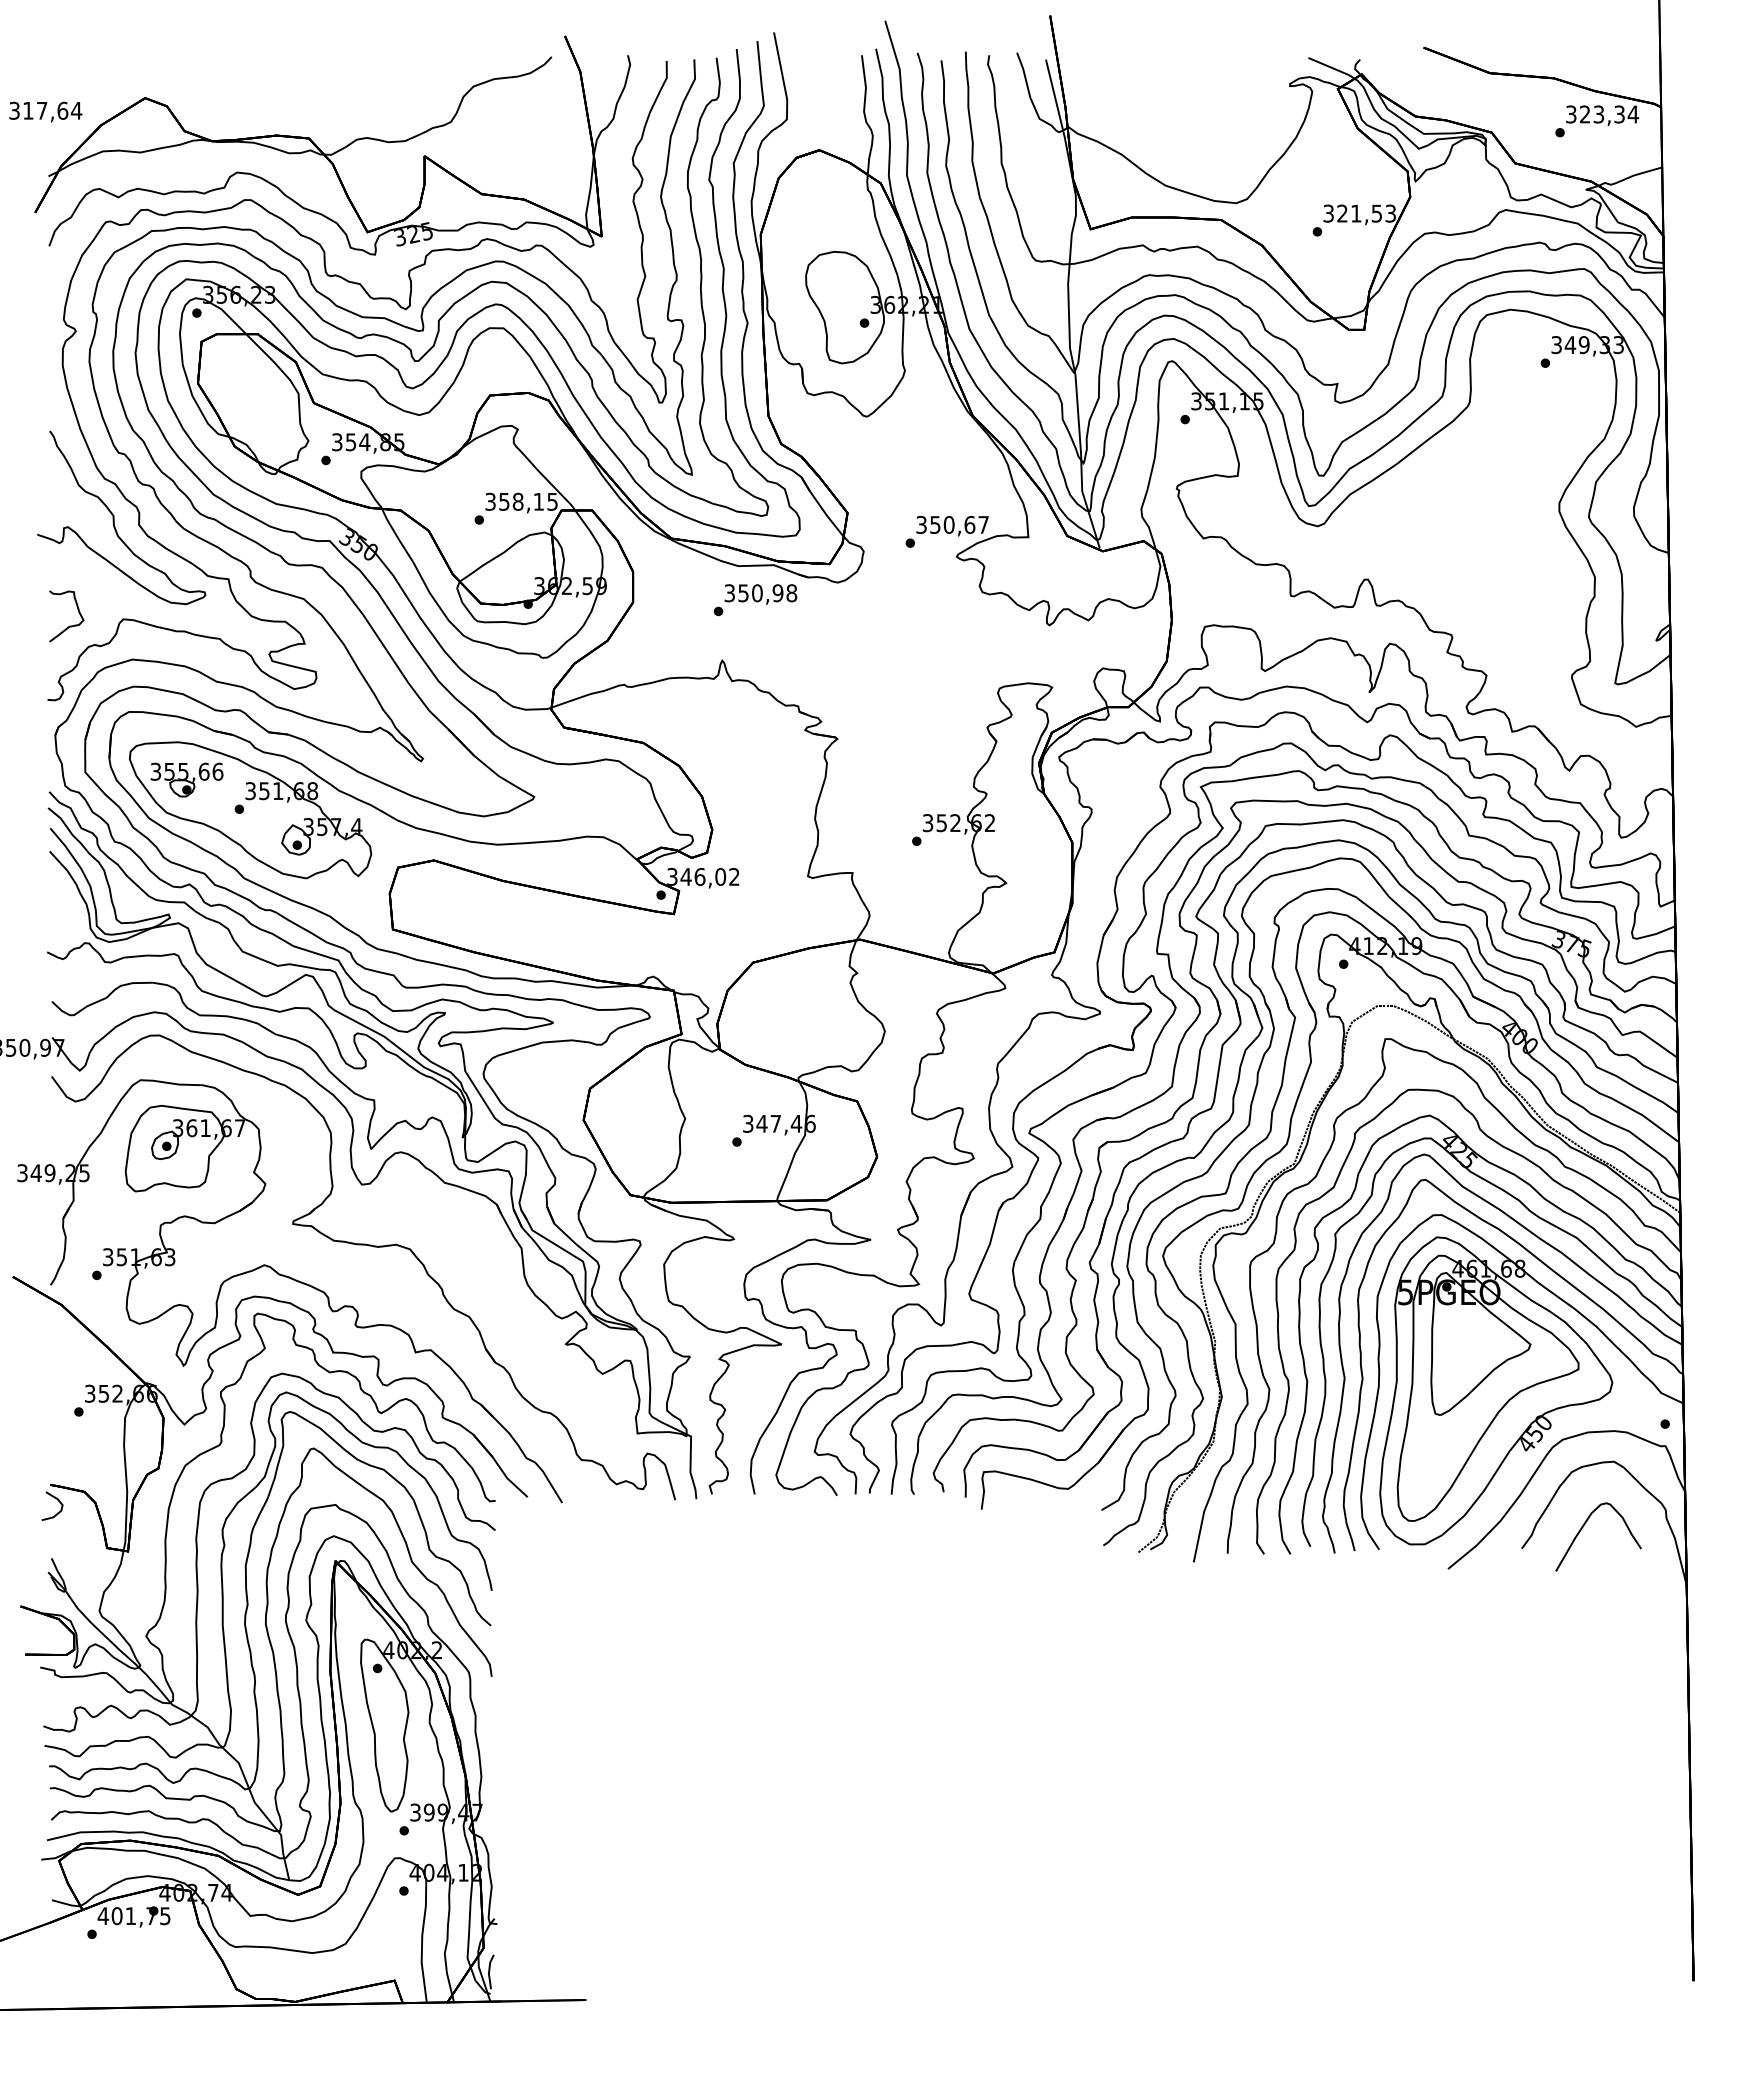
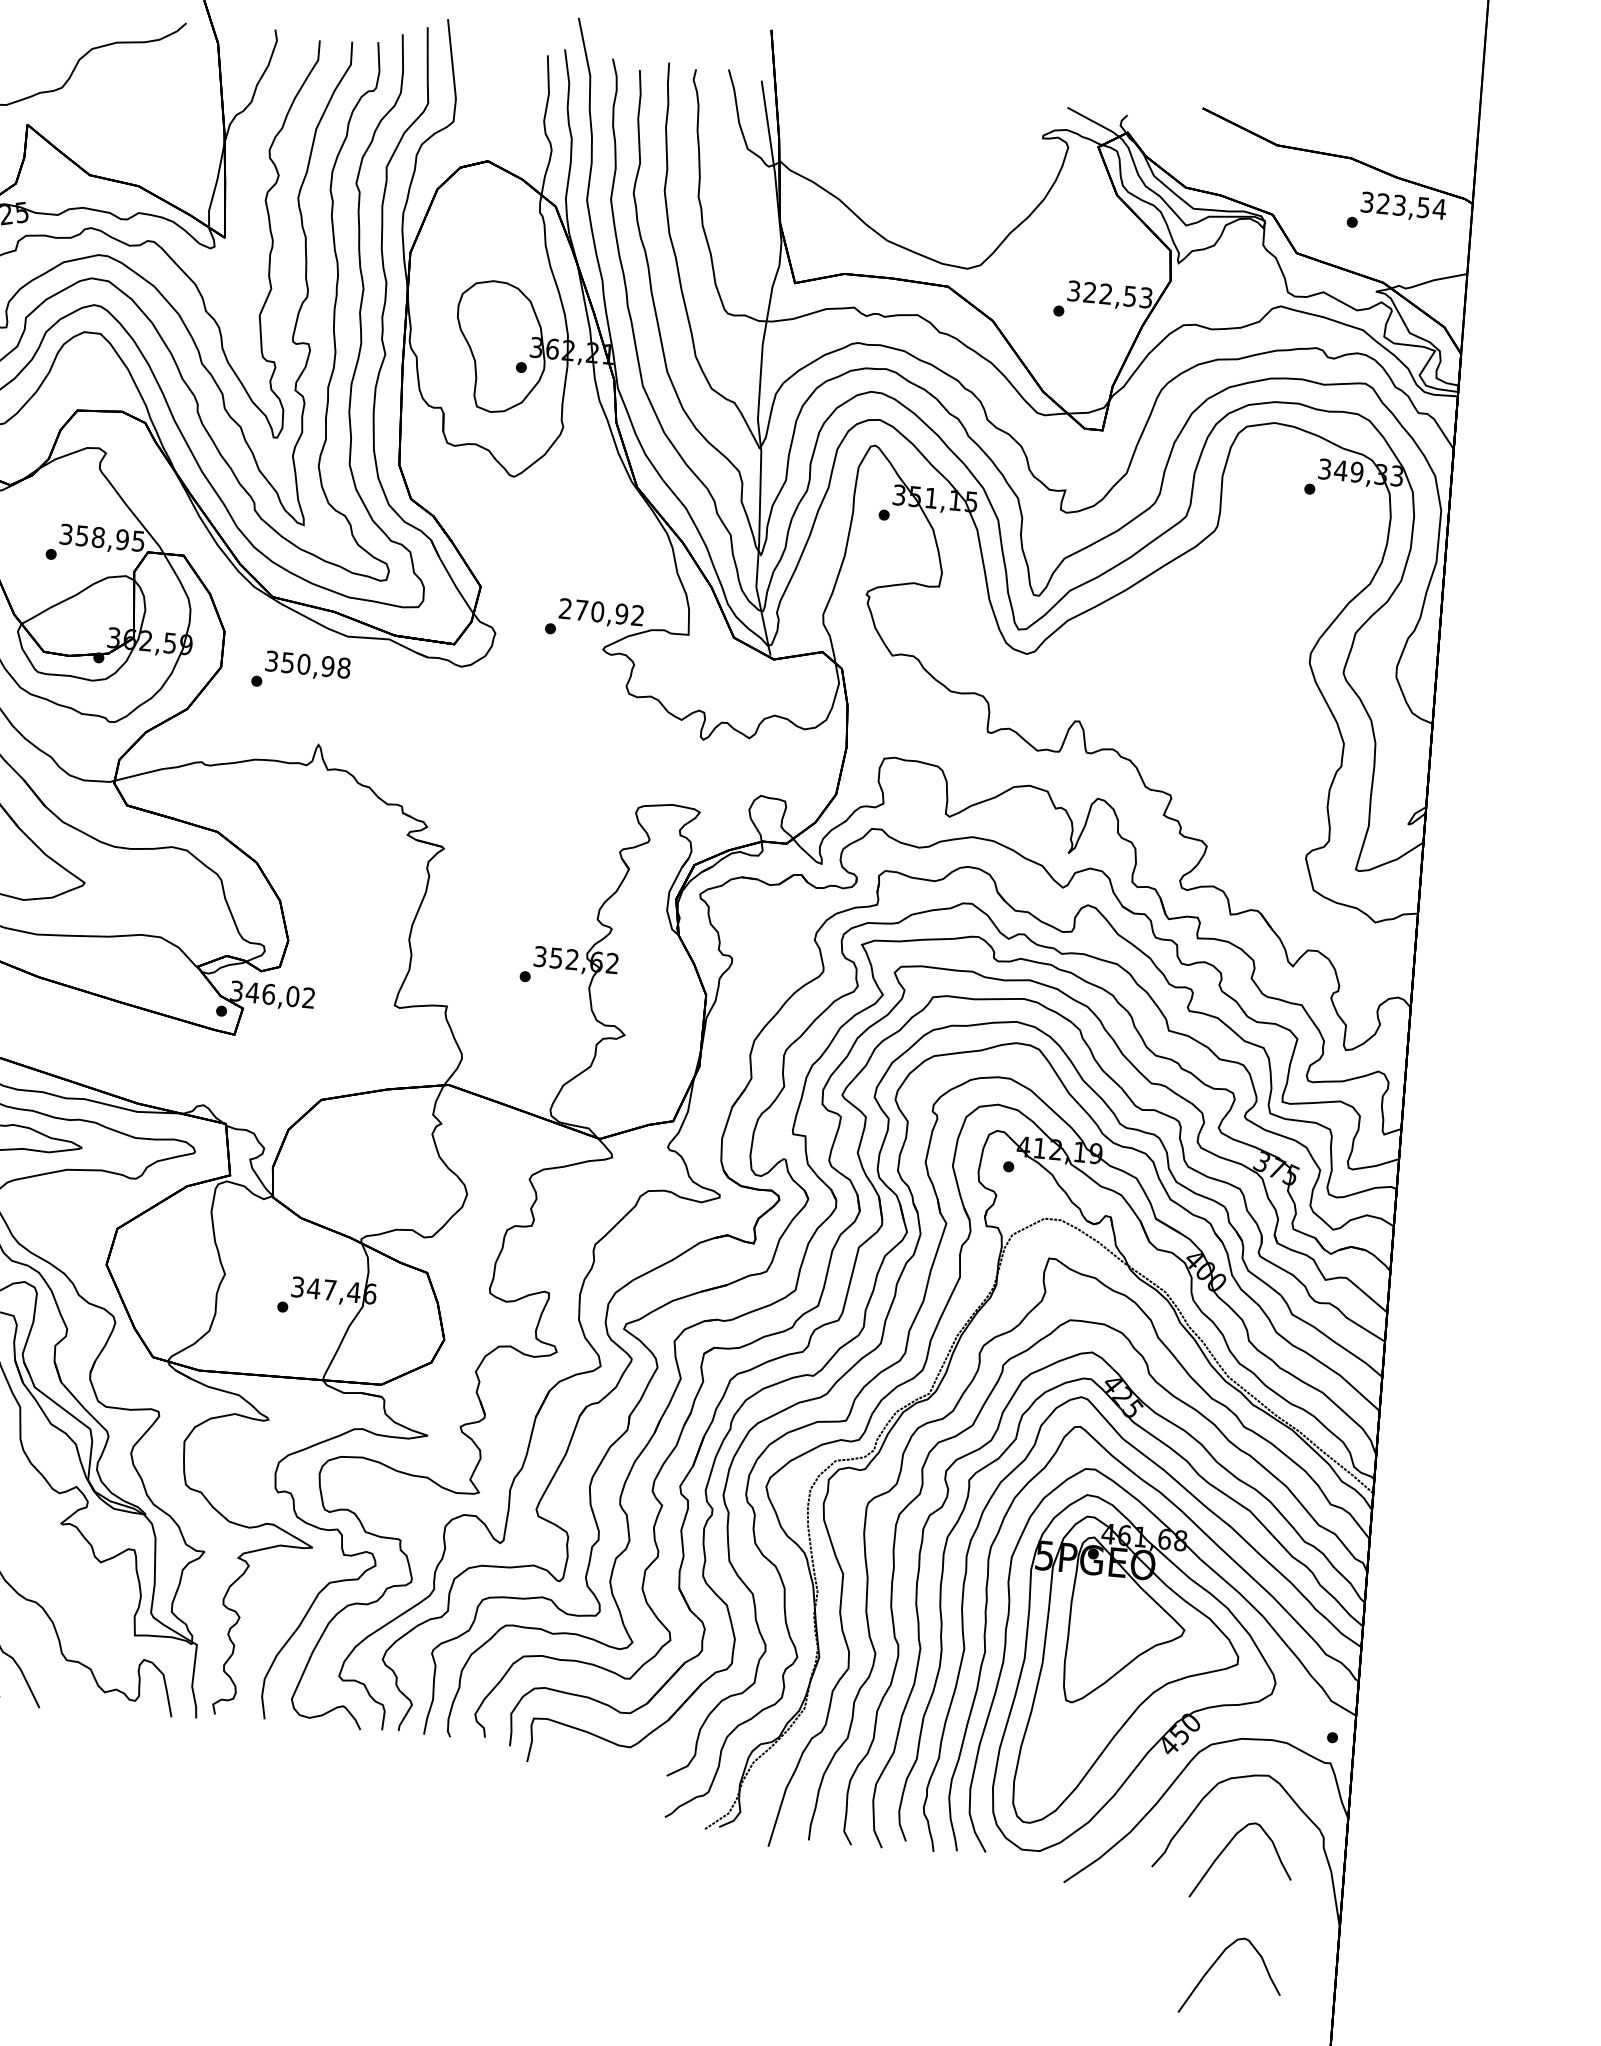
text: (1619, 113) -> (1423, 206), 323,34 -> 323,54
text: (1356, 213) -> (1106, 294), 321,53 -> 322,53
text: (538, 501) -> (122, 539), 358,15 -> 358,95
text: (952, 524) -> (601, 611), 350,67 -> 270,92
text: (755, 600) -> (301, 672), moved
curve: (1583, 1626) -> (1215, 1964), added

